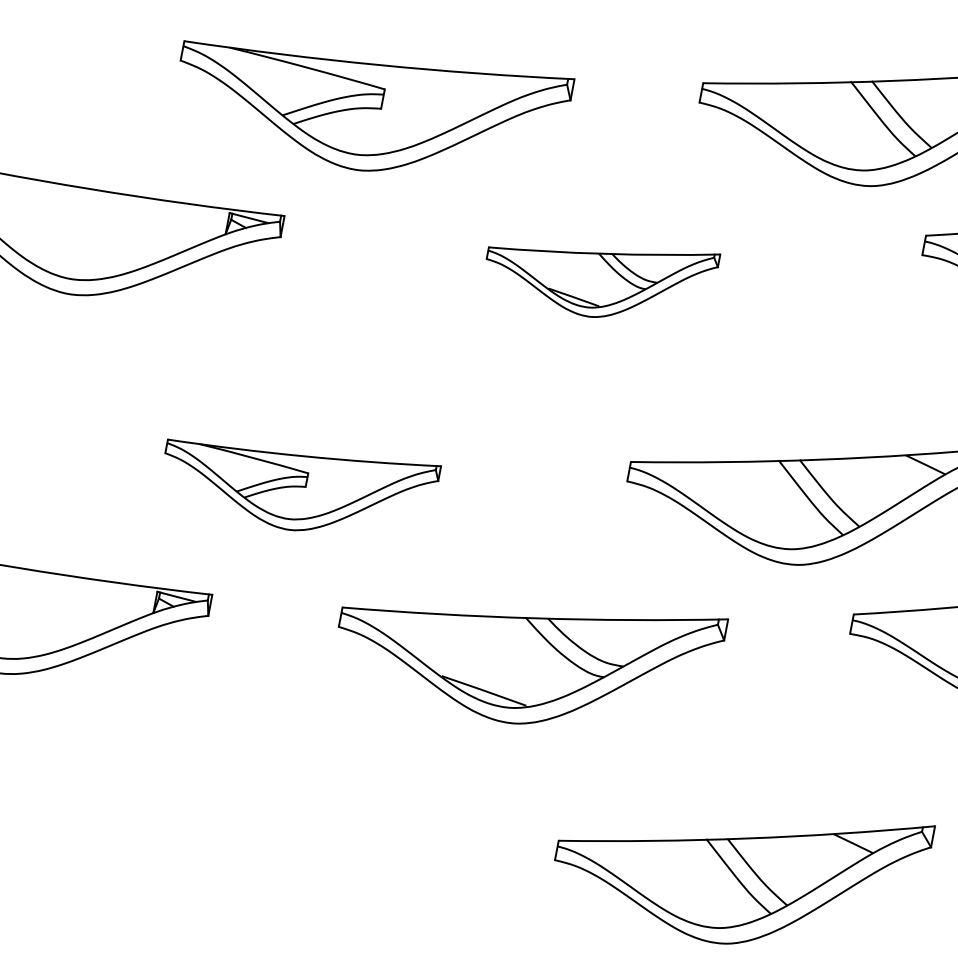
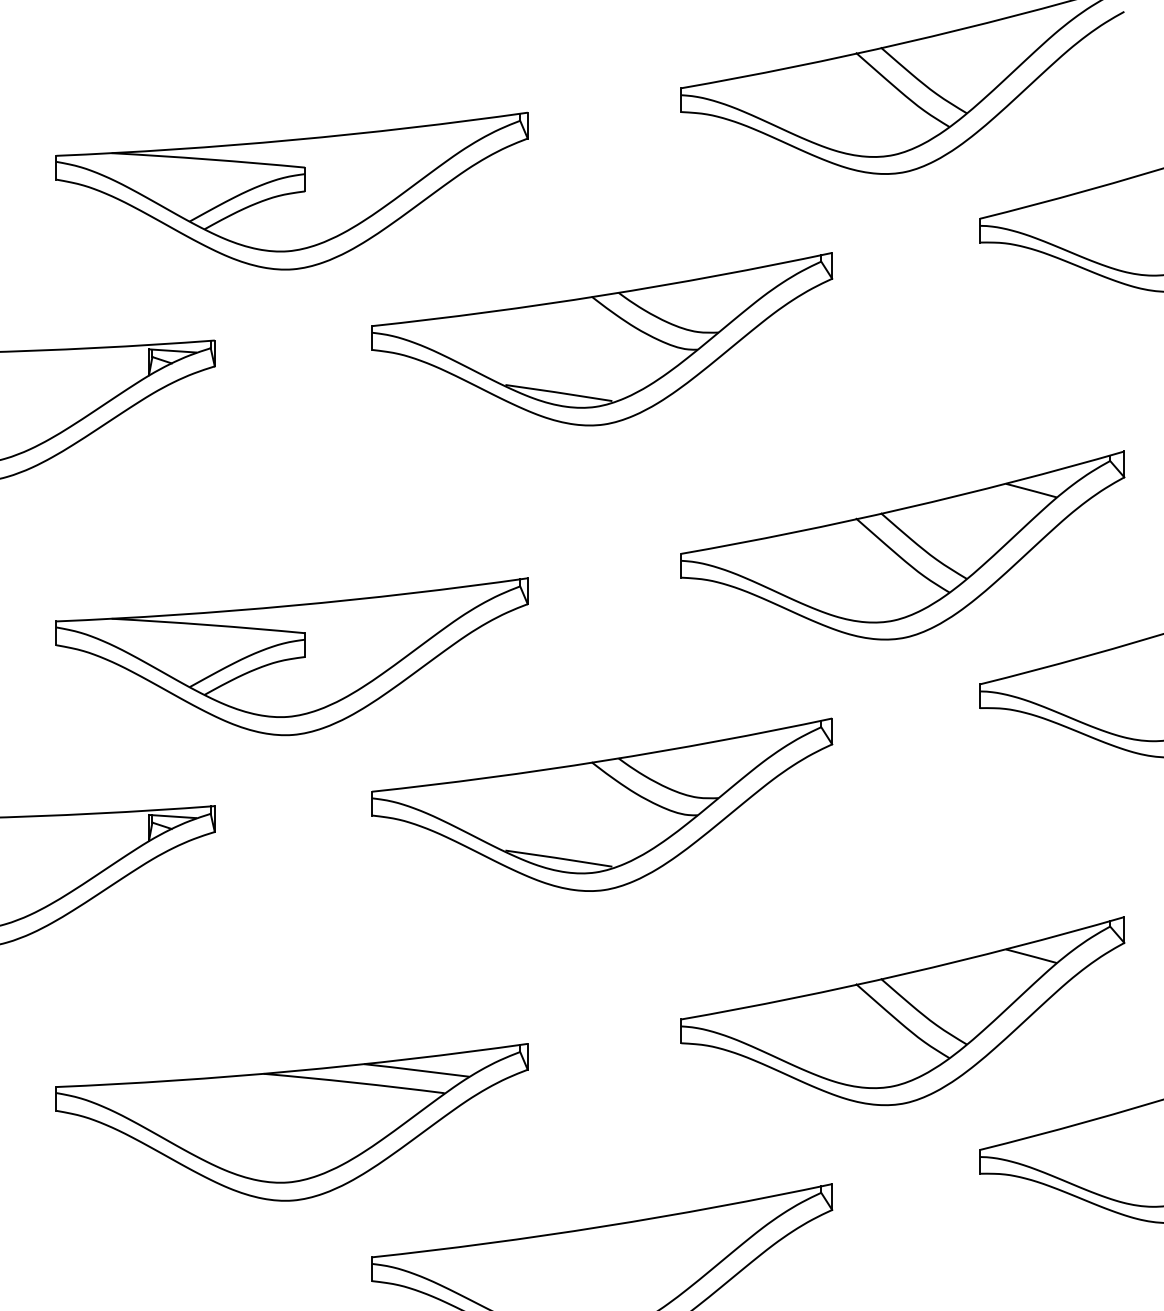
part: (600, 275) -> (602, 339), size x1.67
part: (297, 485) -> (291, 656), size x1.43
part: (225, 864) -> (291, 1122), added

